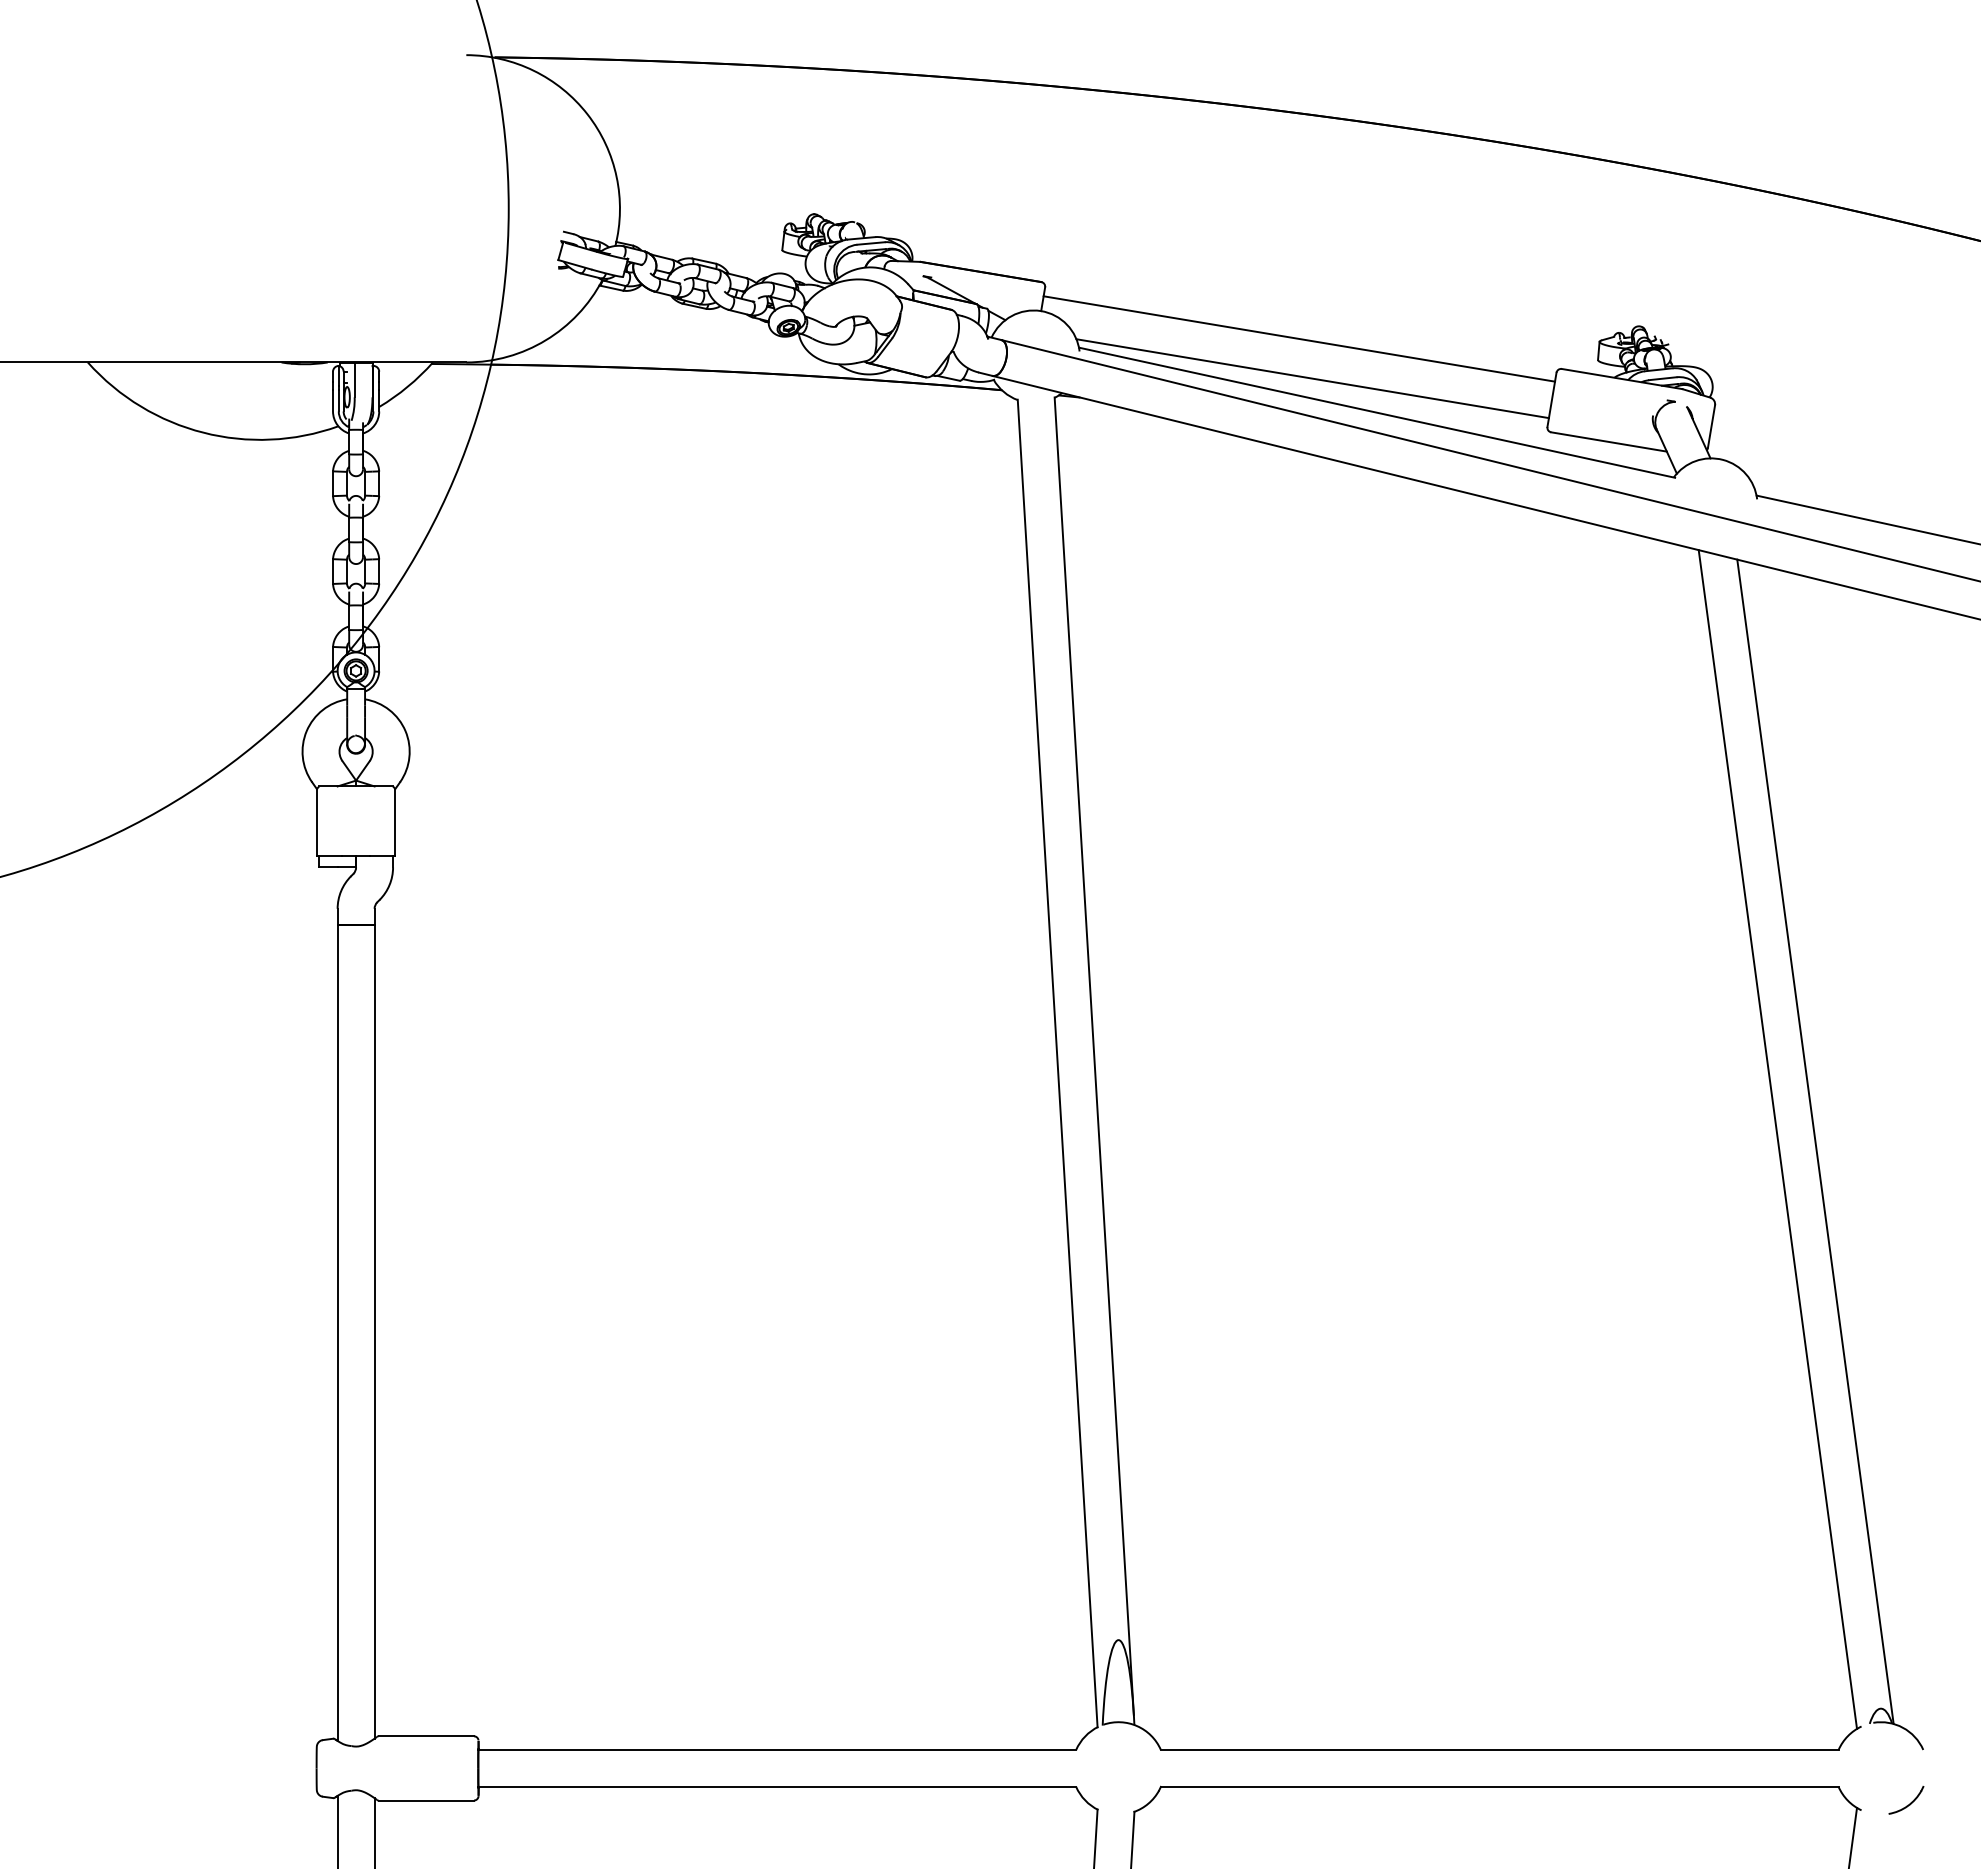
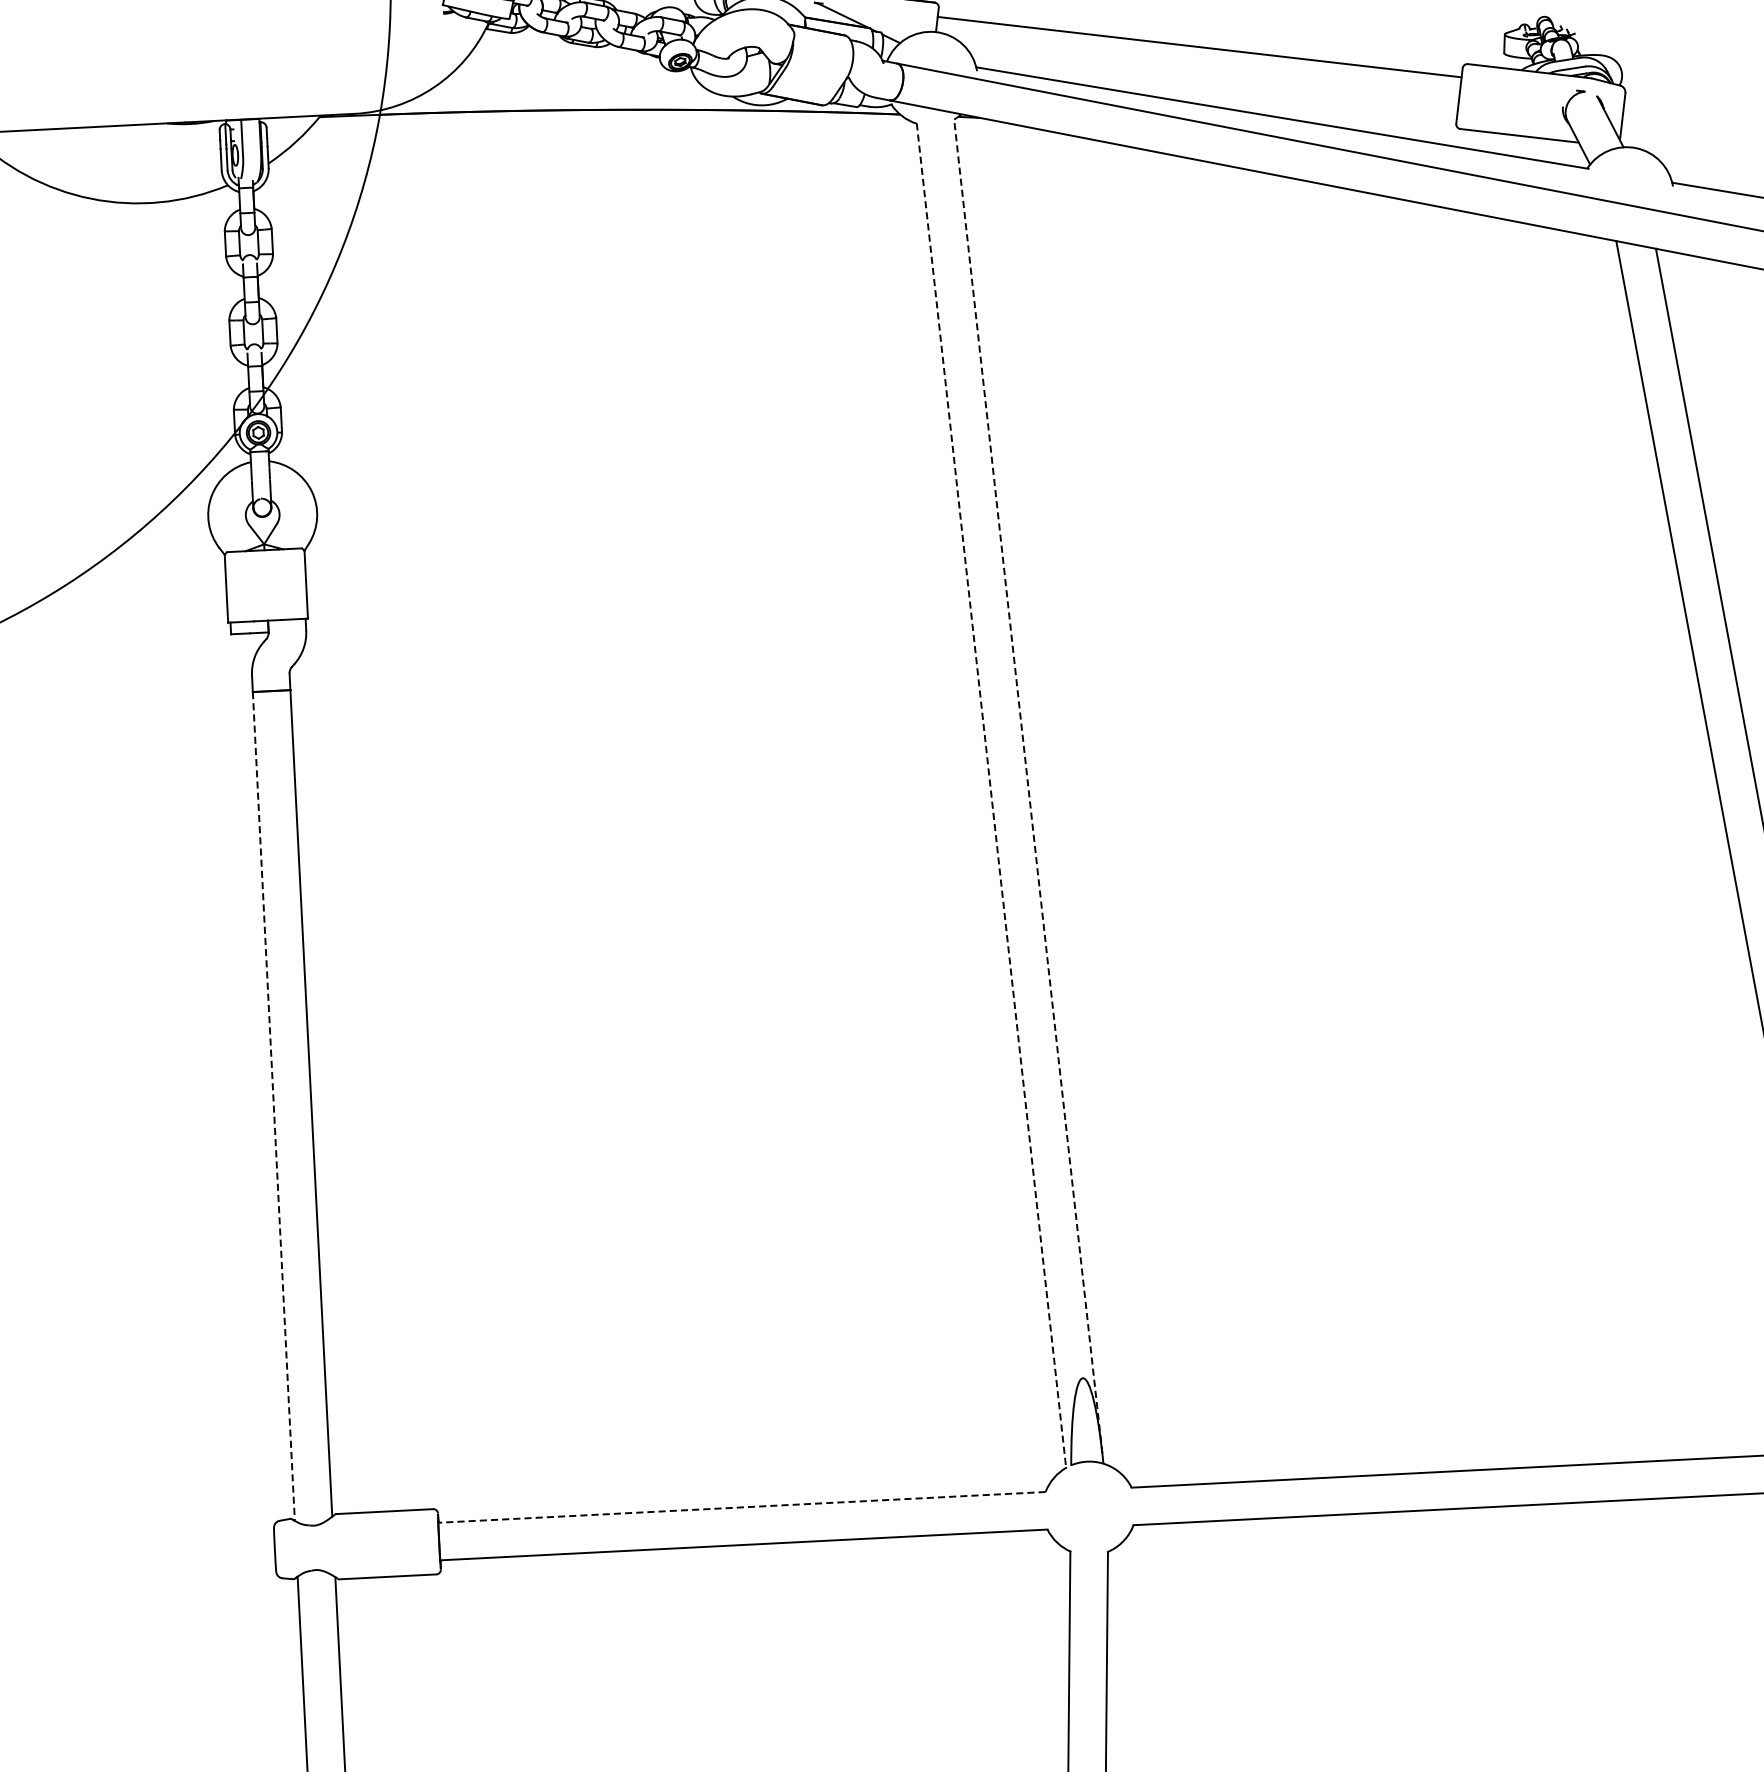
line: (1312, 378) -> (1215, 86), removed
line: (1094, 1056) -> (1028, 786), solid -> dashed
line: (1057, 1063) -> (991, 795), solid -> dashed
line: (337, 1333) -> (273, 1106), solid -> dashed
line: (777, 1749) -> (742, 1506), solid -> dashed

